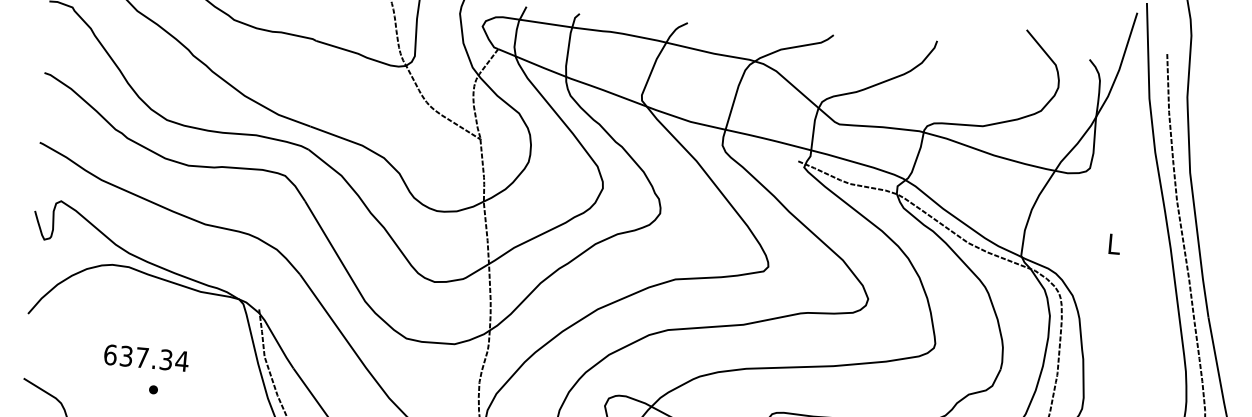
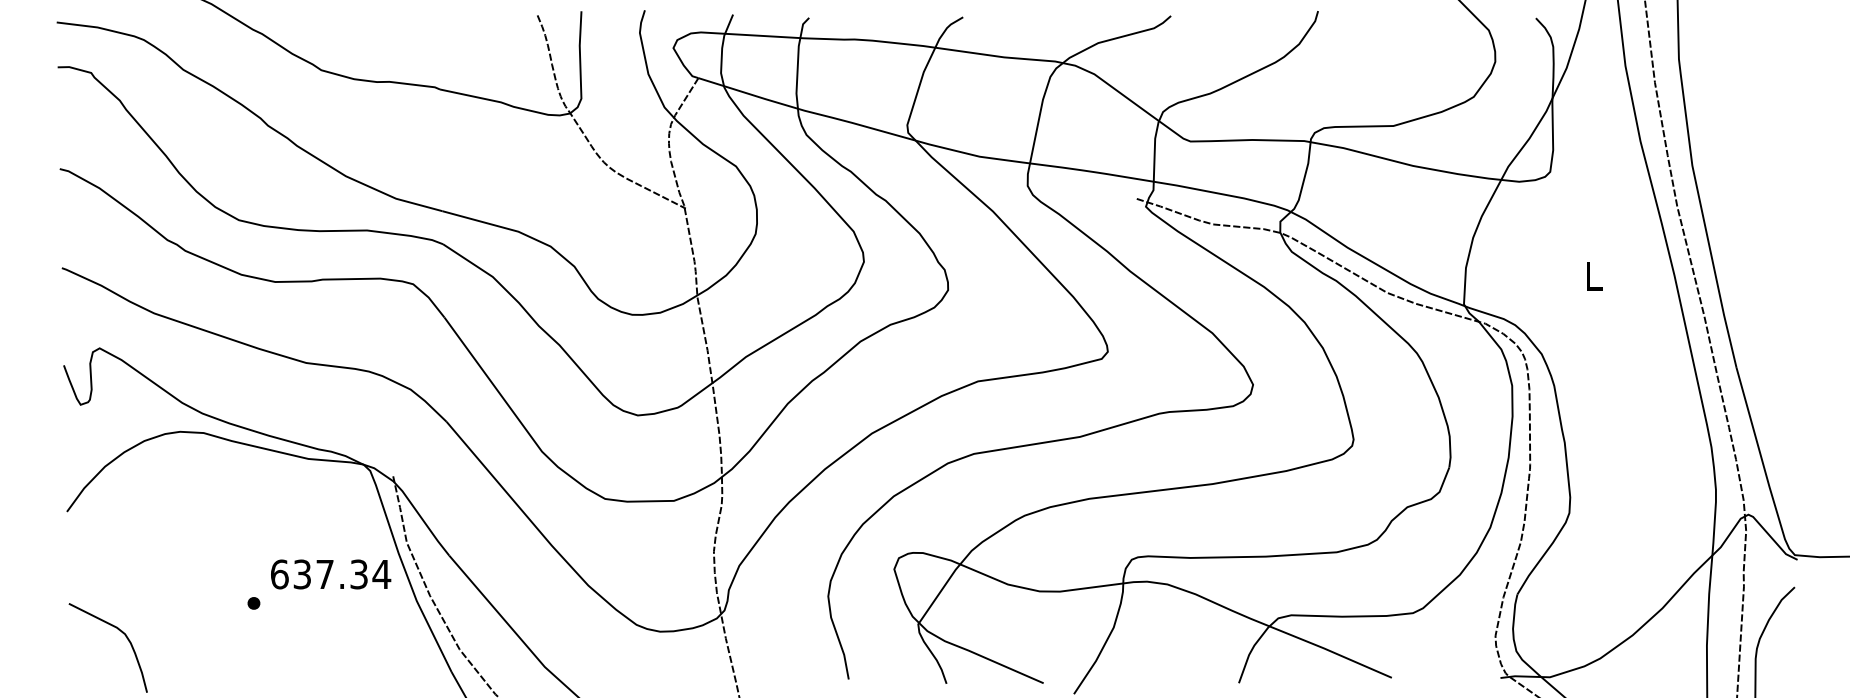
text: (146, 358) -> (331, 574), moved

